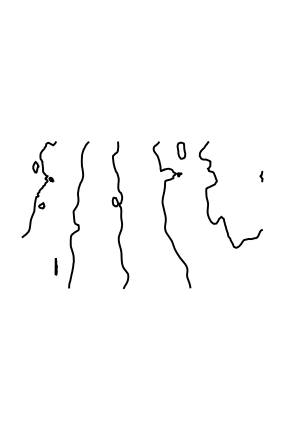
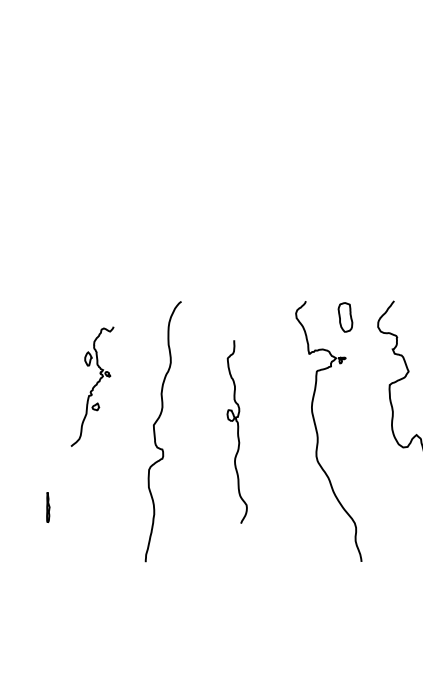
part: (38, 189) -> (91, 386), size x0.7
part: (120, 214) -> (237, 430), size x0.7
line: (55, 266) -> (47, 507), moved

